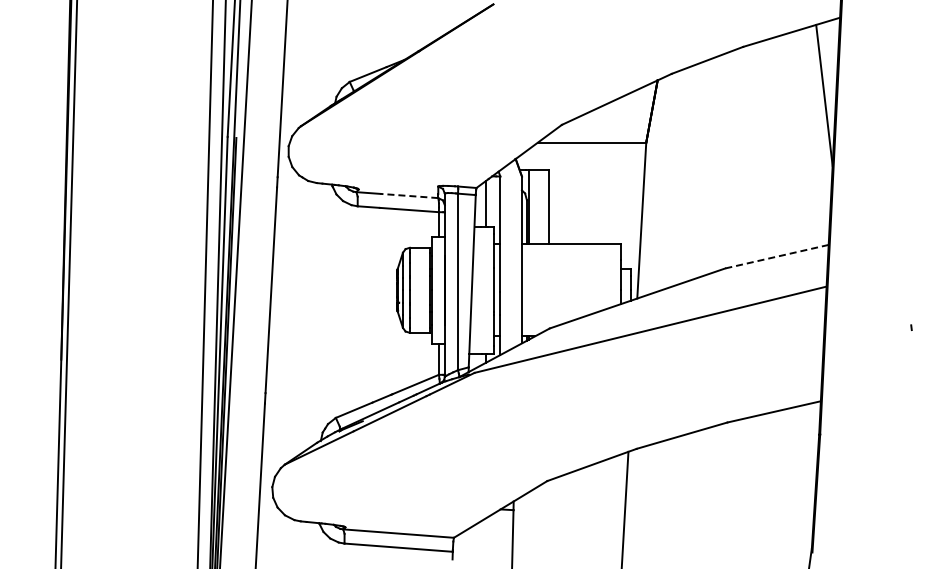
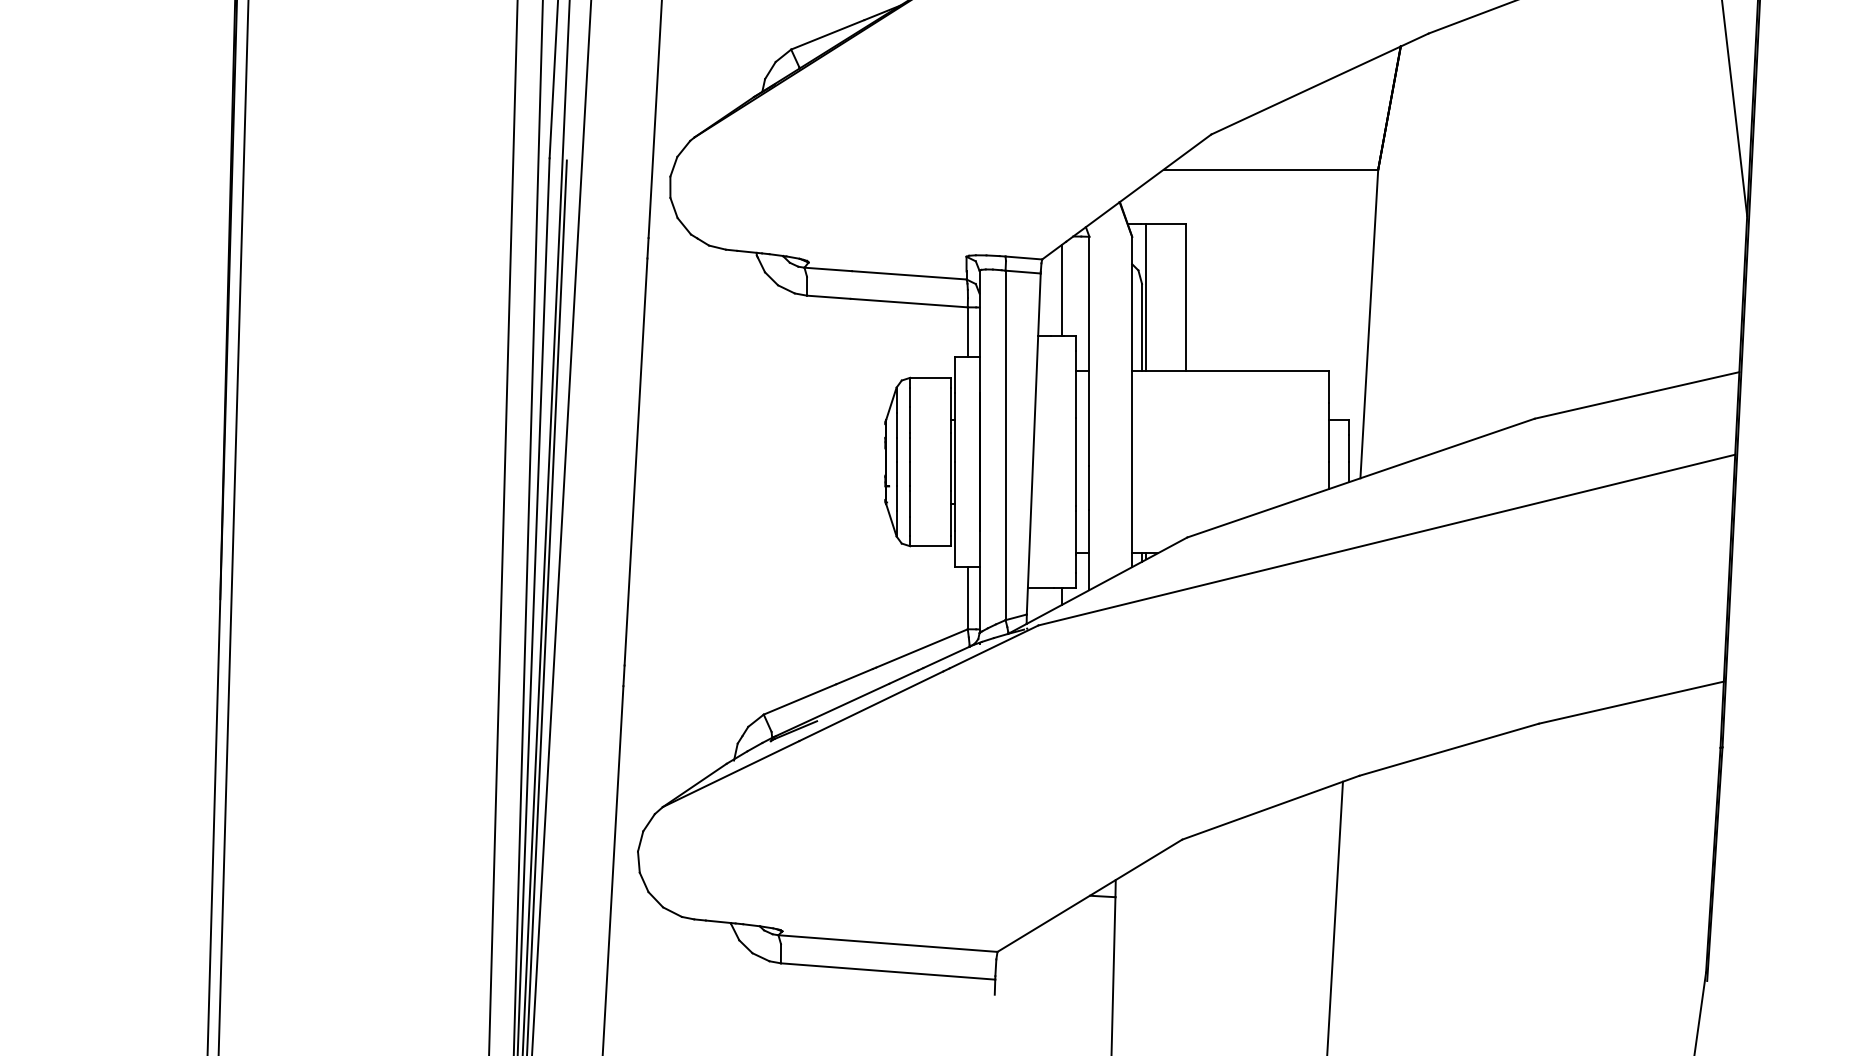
line: (409, 196) -> (909, 276), dashed -> solid
line: (777, 256) -> (1637, 395), dashed -> solid

